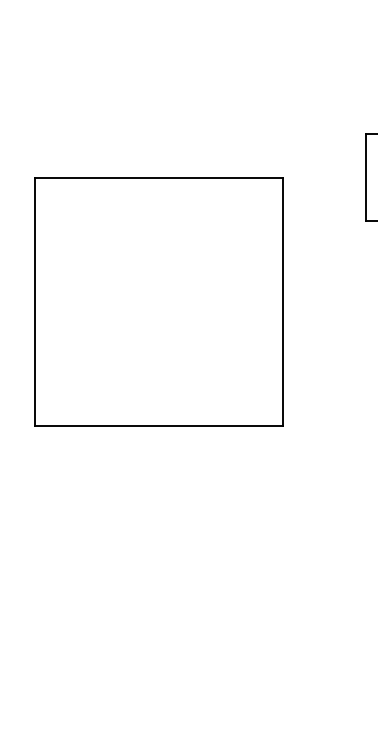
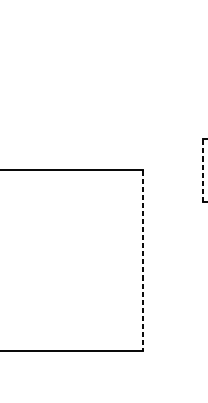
line: (365, 177) -> (202, 170), solid -> dashed
line: (283, 302) -> (143, 260), solid -> dashed

